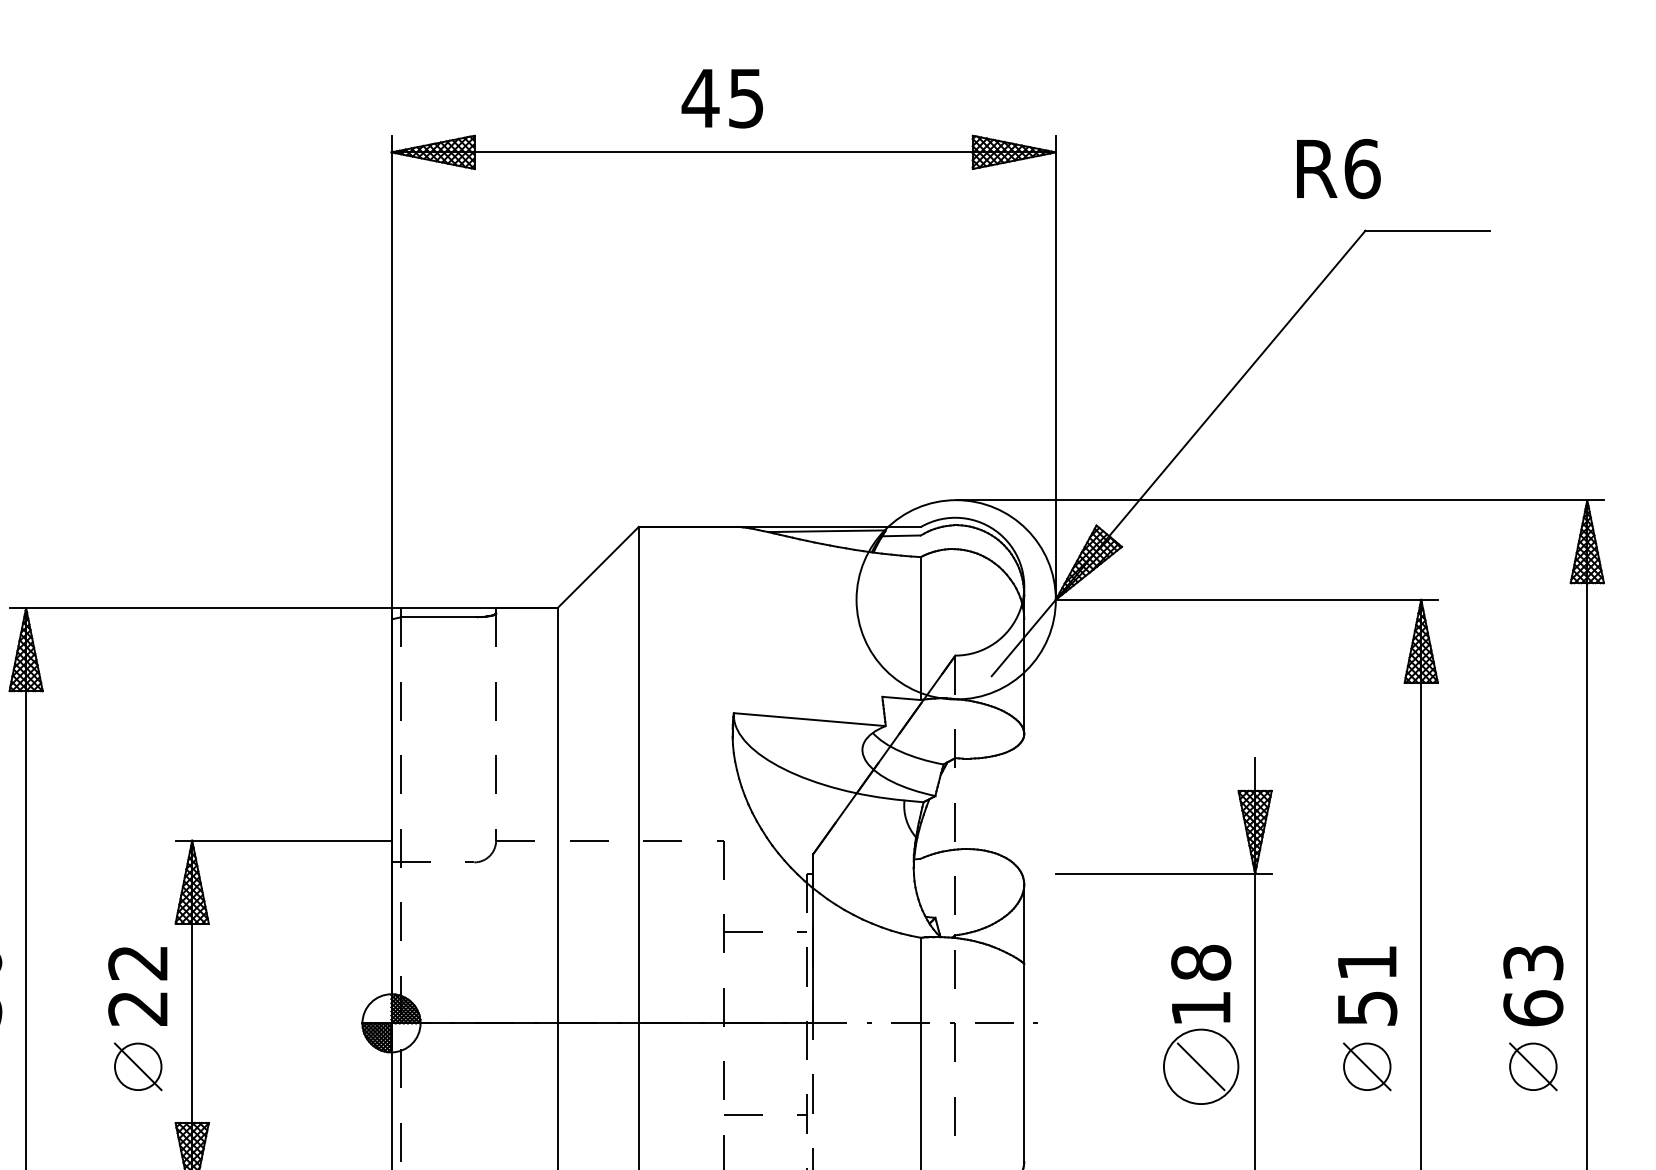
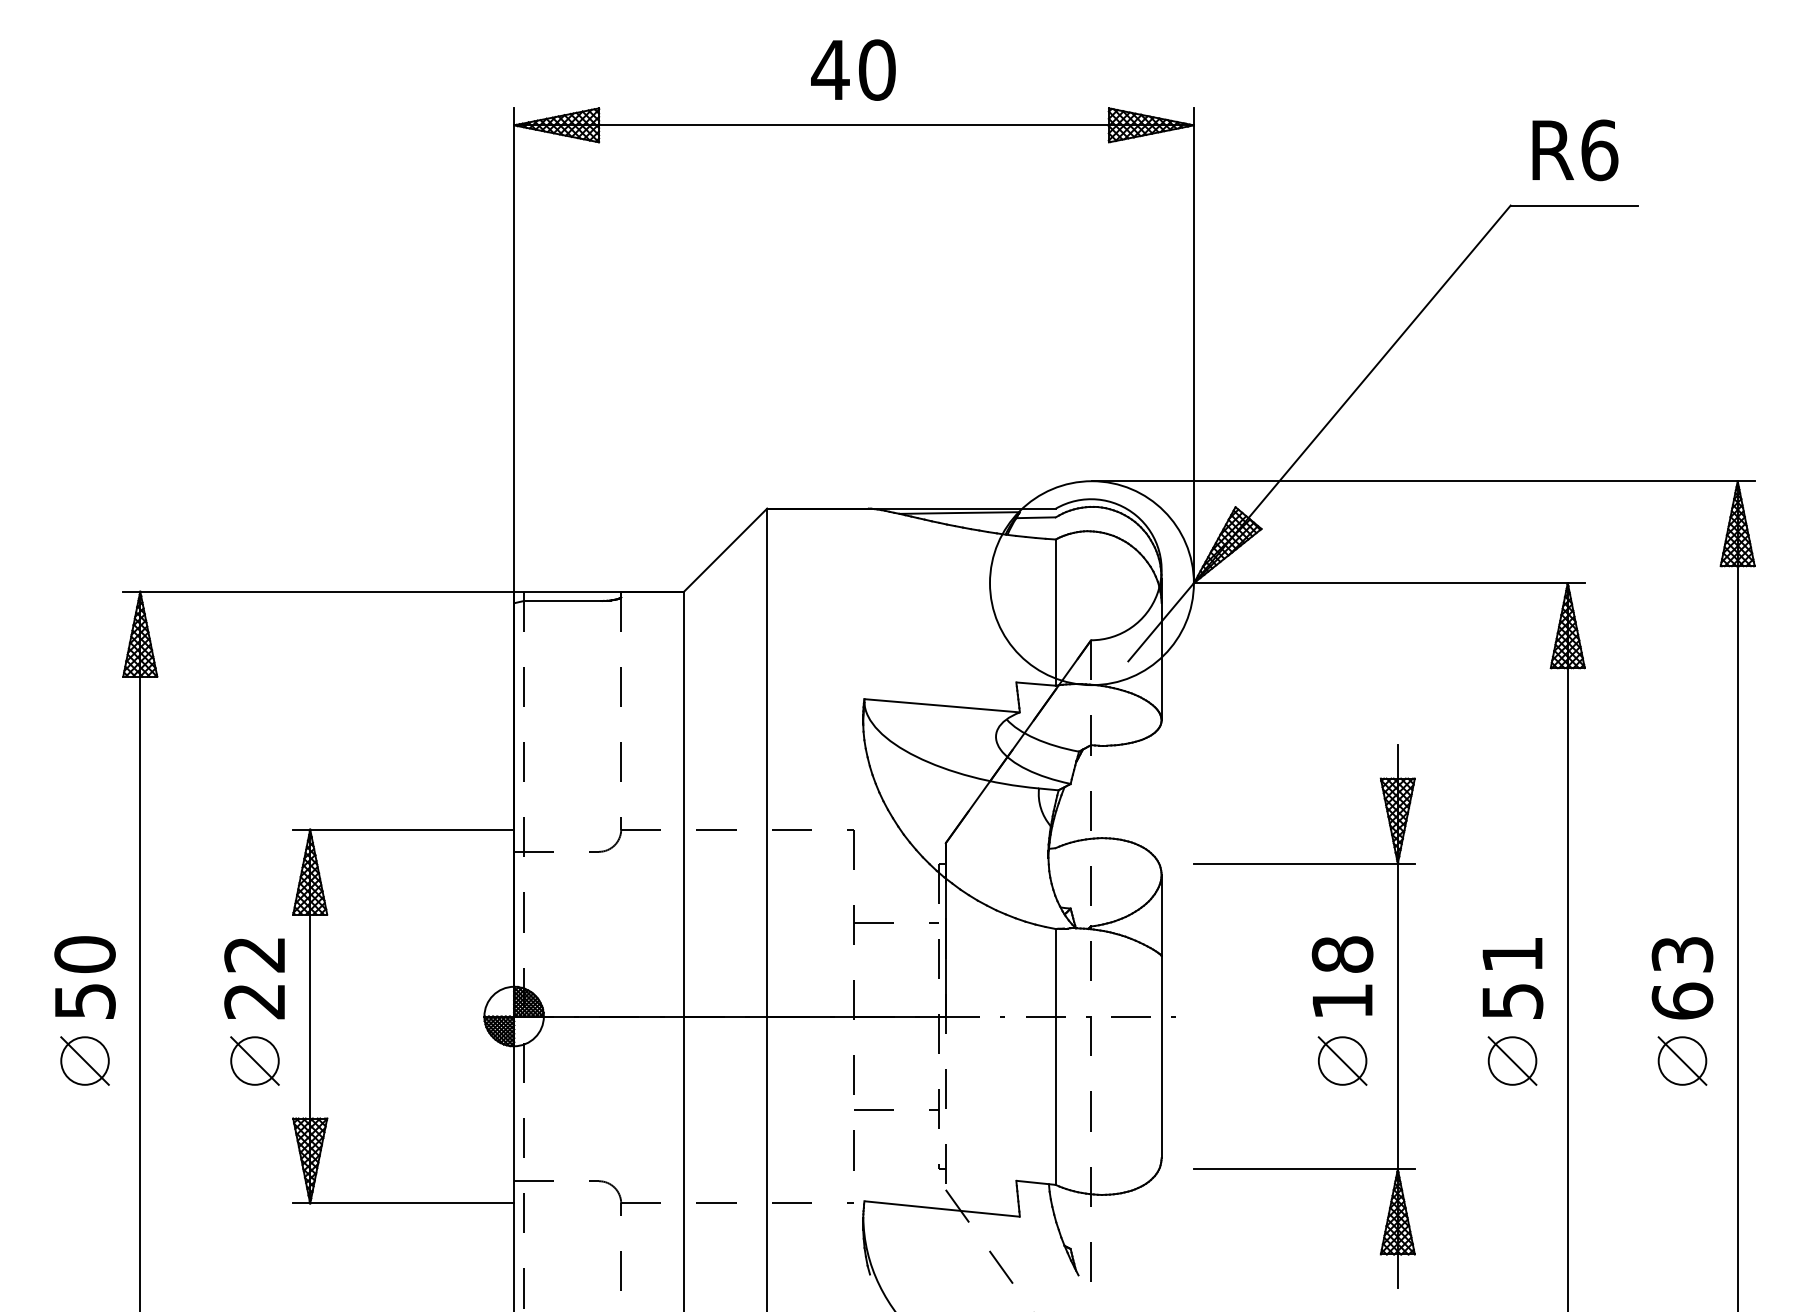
text: (746, 97) -> (877, 69), 45 -> 40
text: (1338, 169) -> (1575, 150), moved
circle: (1201, 1066) -> (1342, 1060), size x0.62

